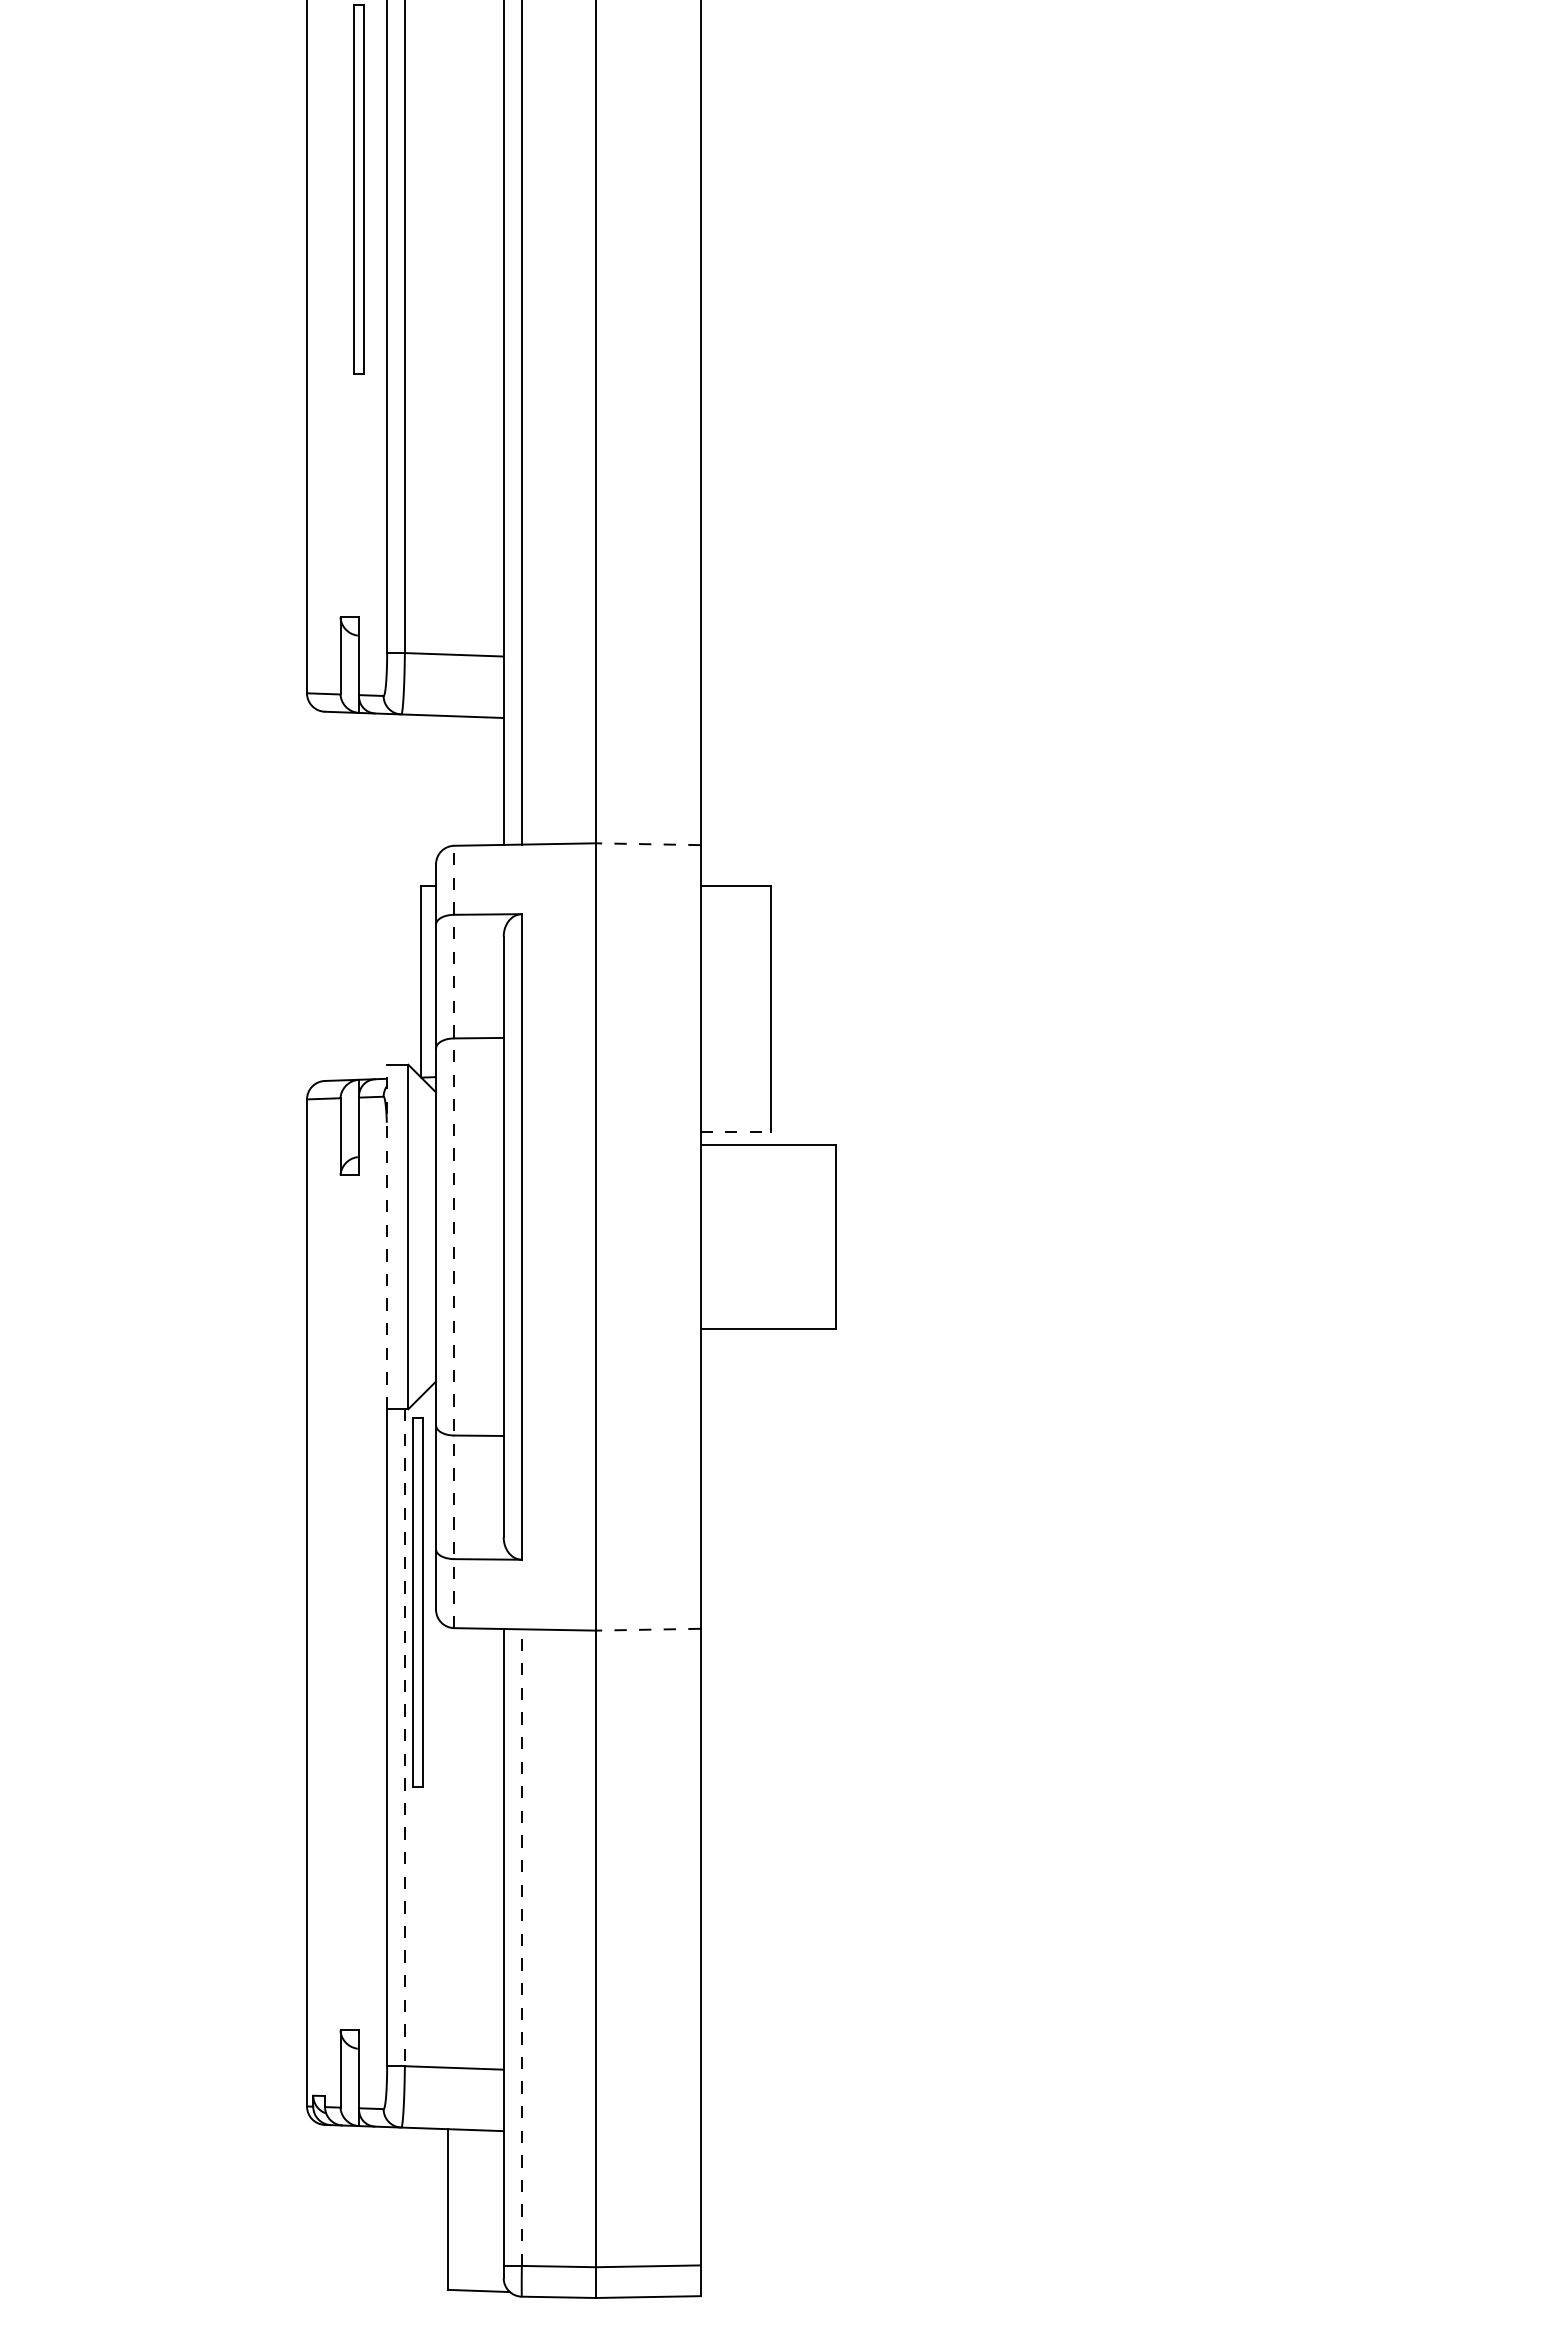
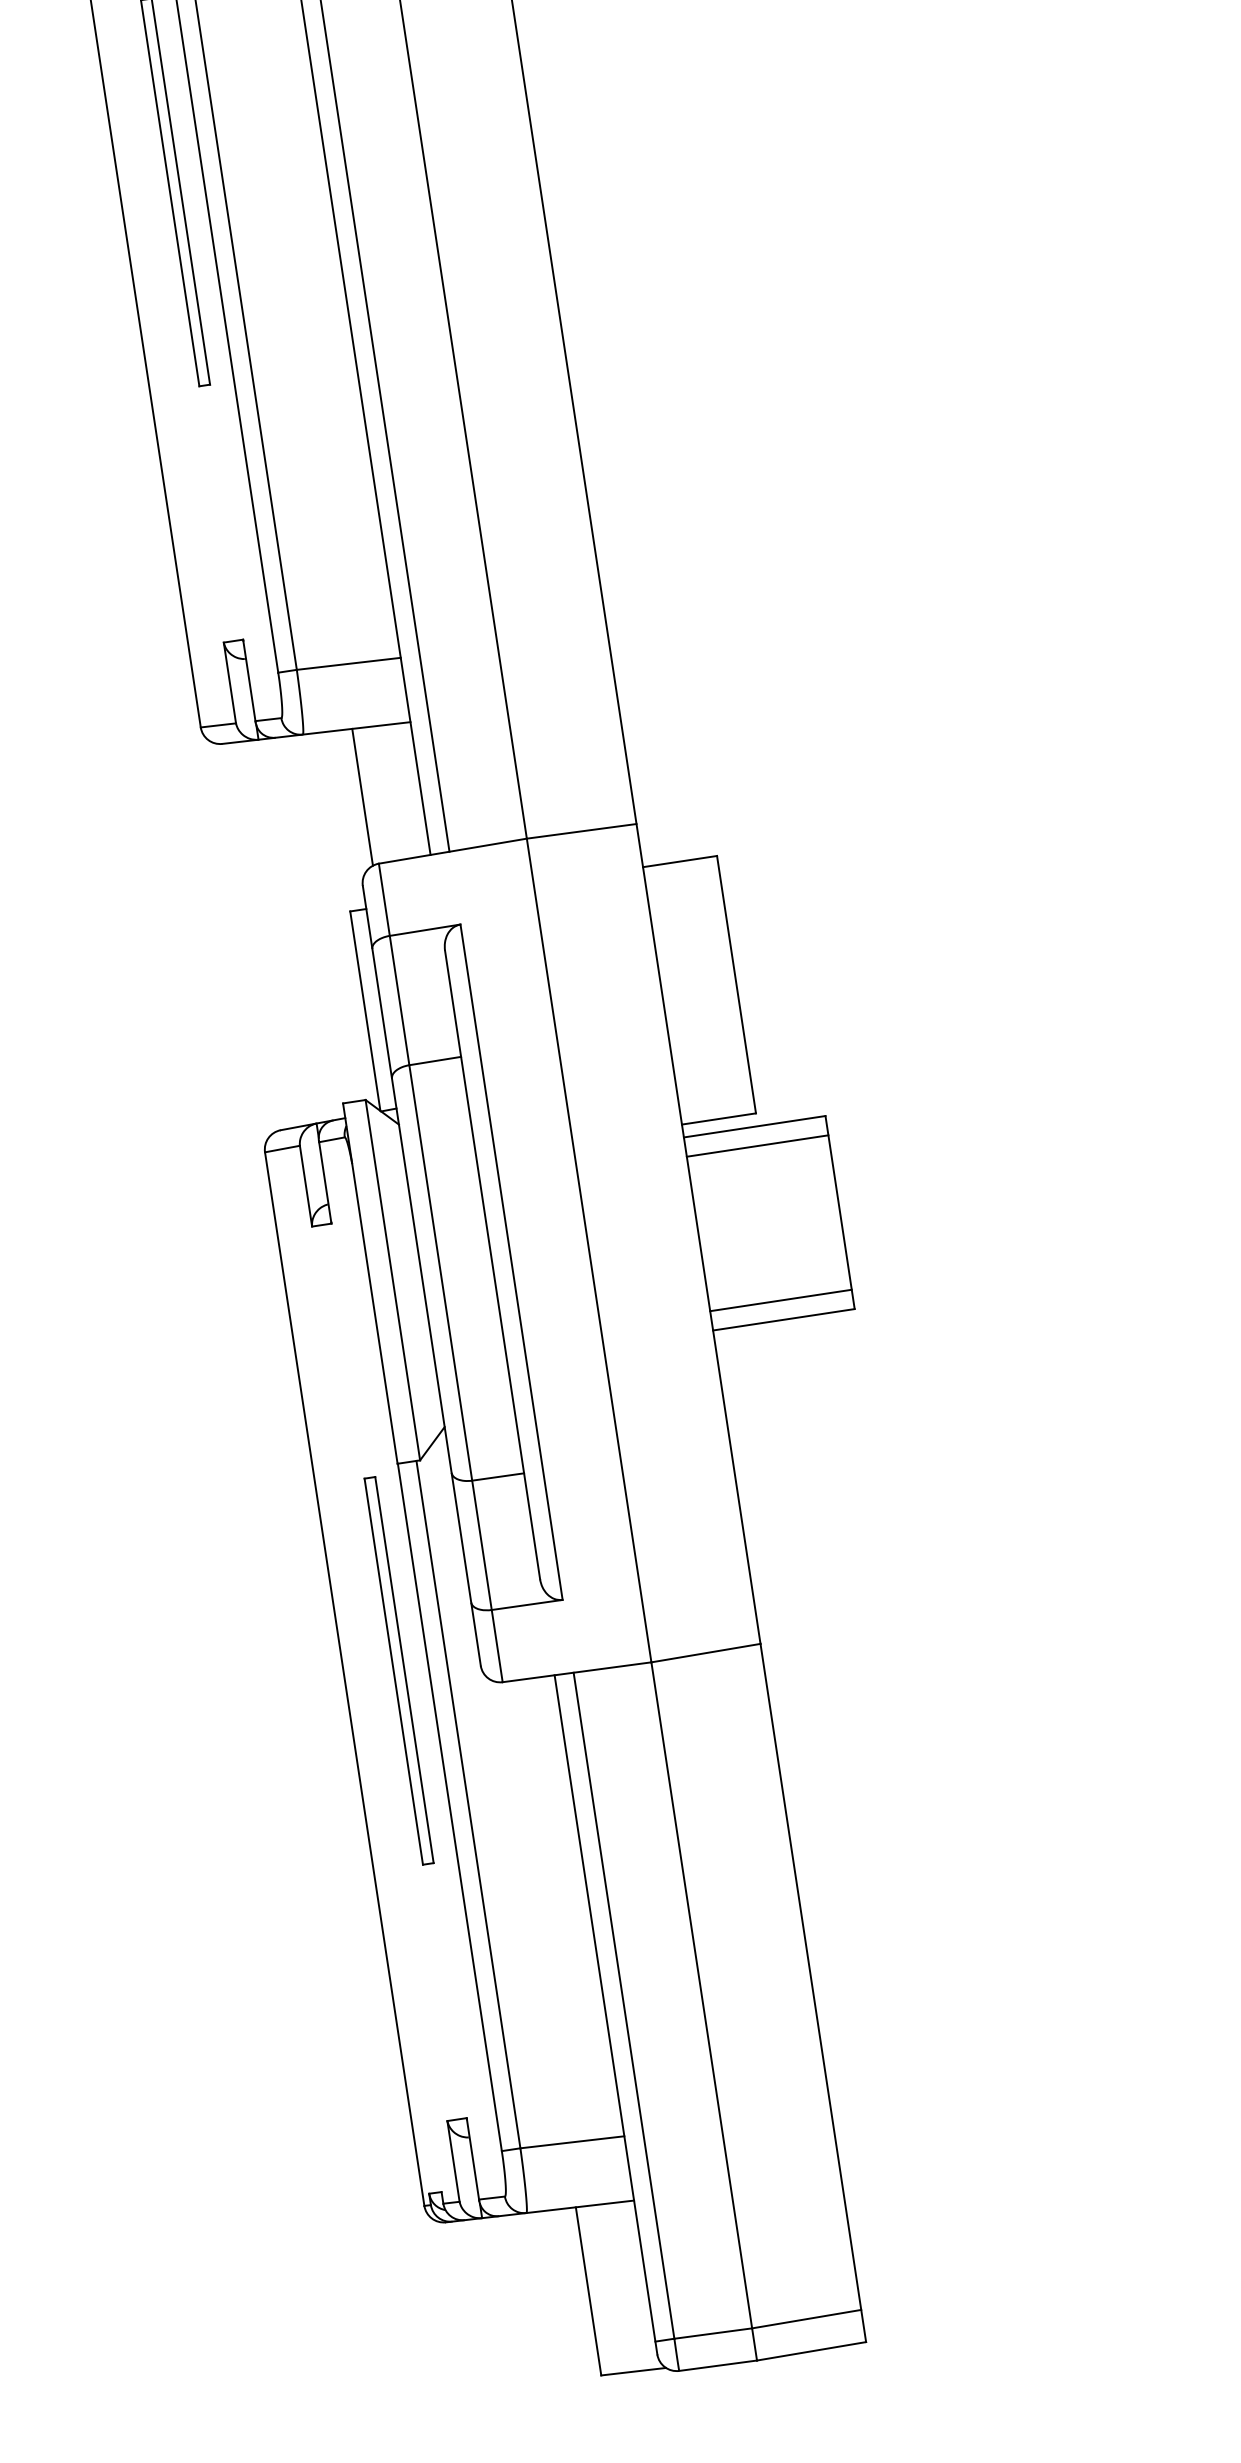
line: (448, 781) -> (362, 797), added
line: (647, 844) -> (580, 831), dashed -> solid
line: (736, 1132) -> (719, 1118), dashed -> solid
line: (767, 1163) -> (756, 1146), added
line: (386, 1236) -> (369, 1283), dashed -> solid
line: (454, 1236) -> (441, 1272), dashed -> solid
line: (767, 1310) -> (780, 1300), added
part: (417, 1602) -> (398, 1670), moved
line: (647, 1629) -> (705, 1653), dashed -> solid
line: (404, 1737) -> (467, 1804), dashed -> solid
line: (521, 1947) -> (623, 2005), dashed -> solid

